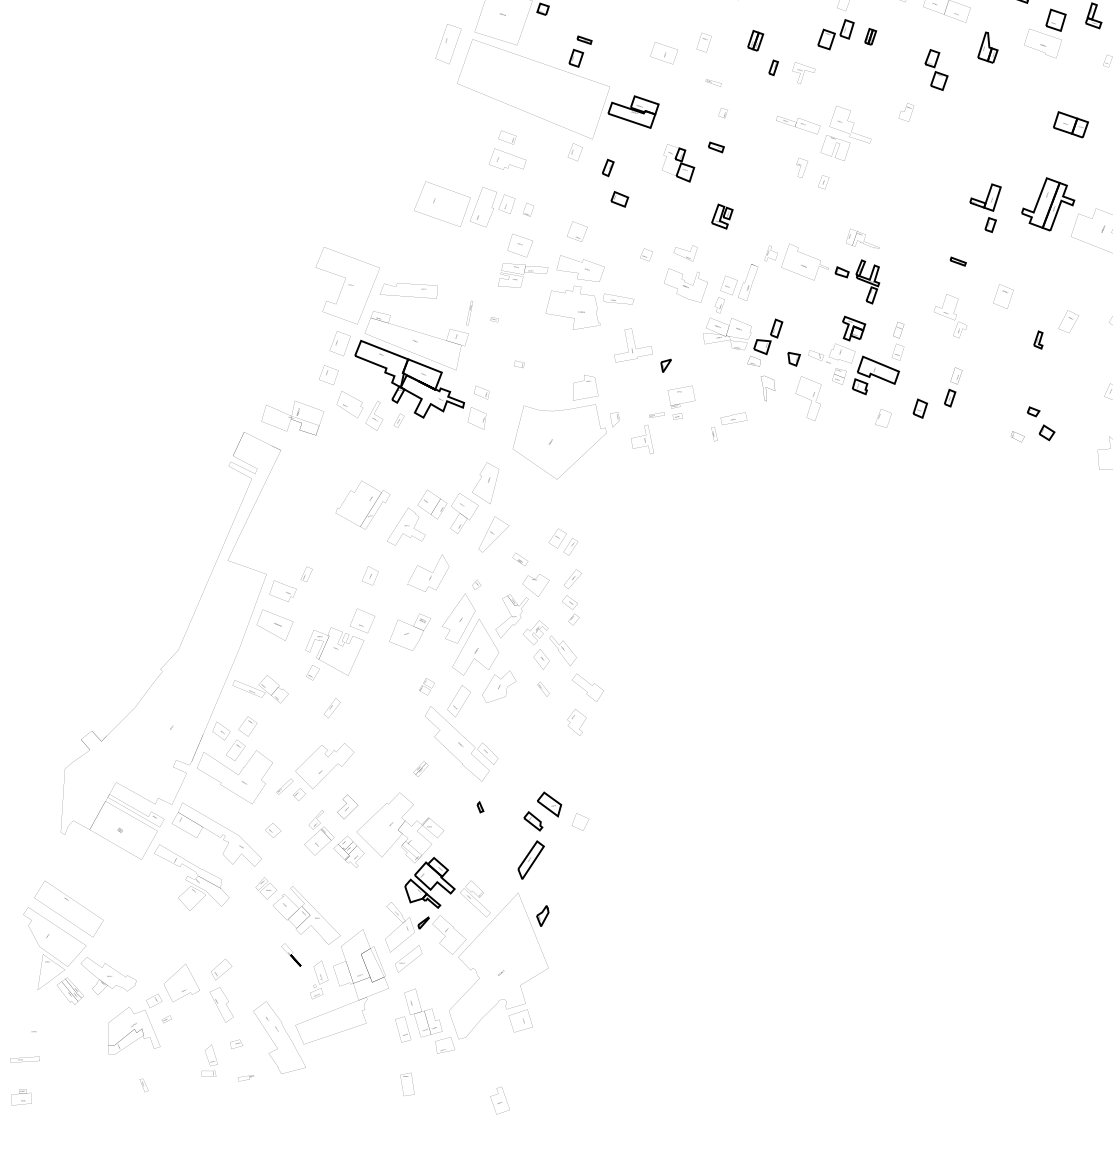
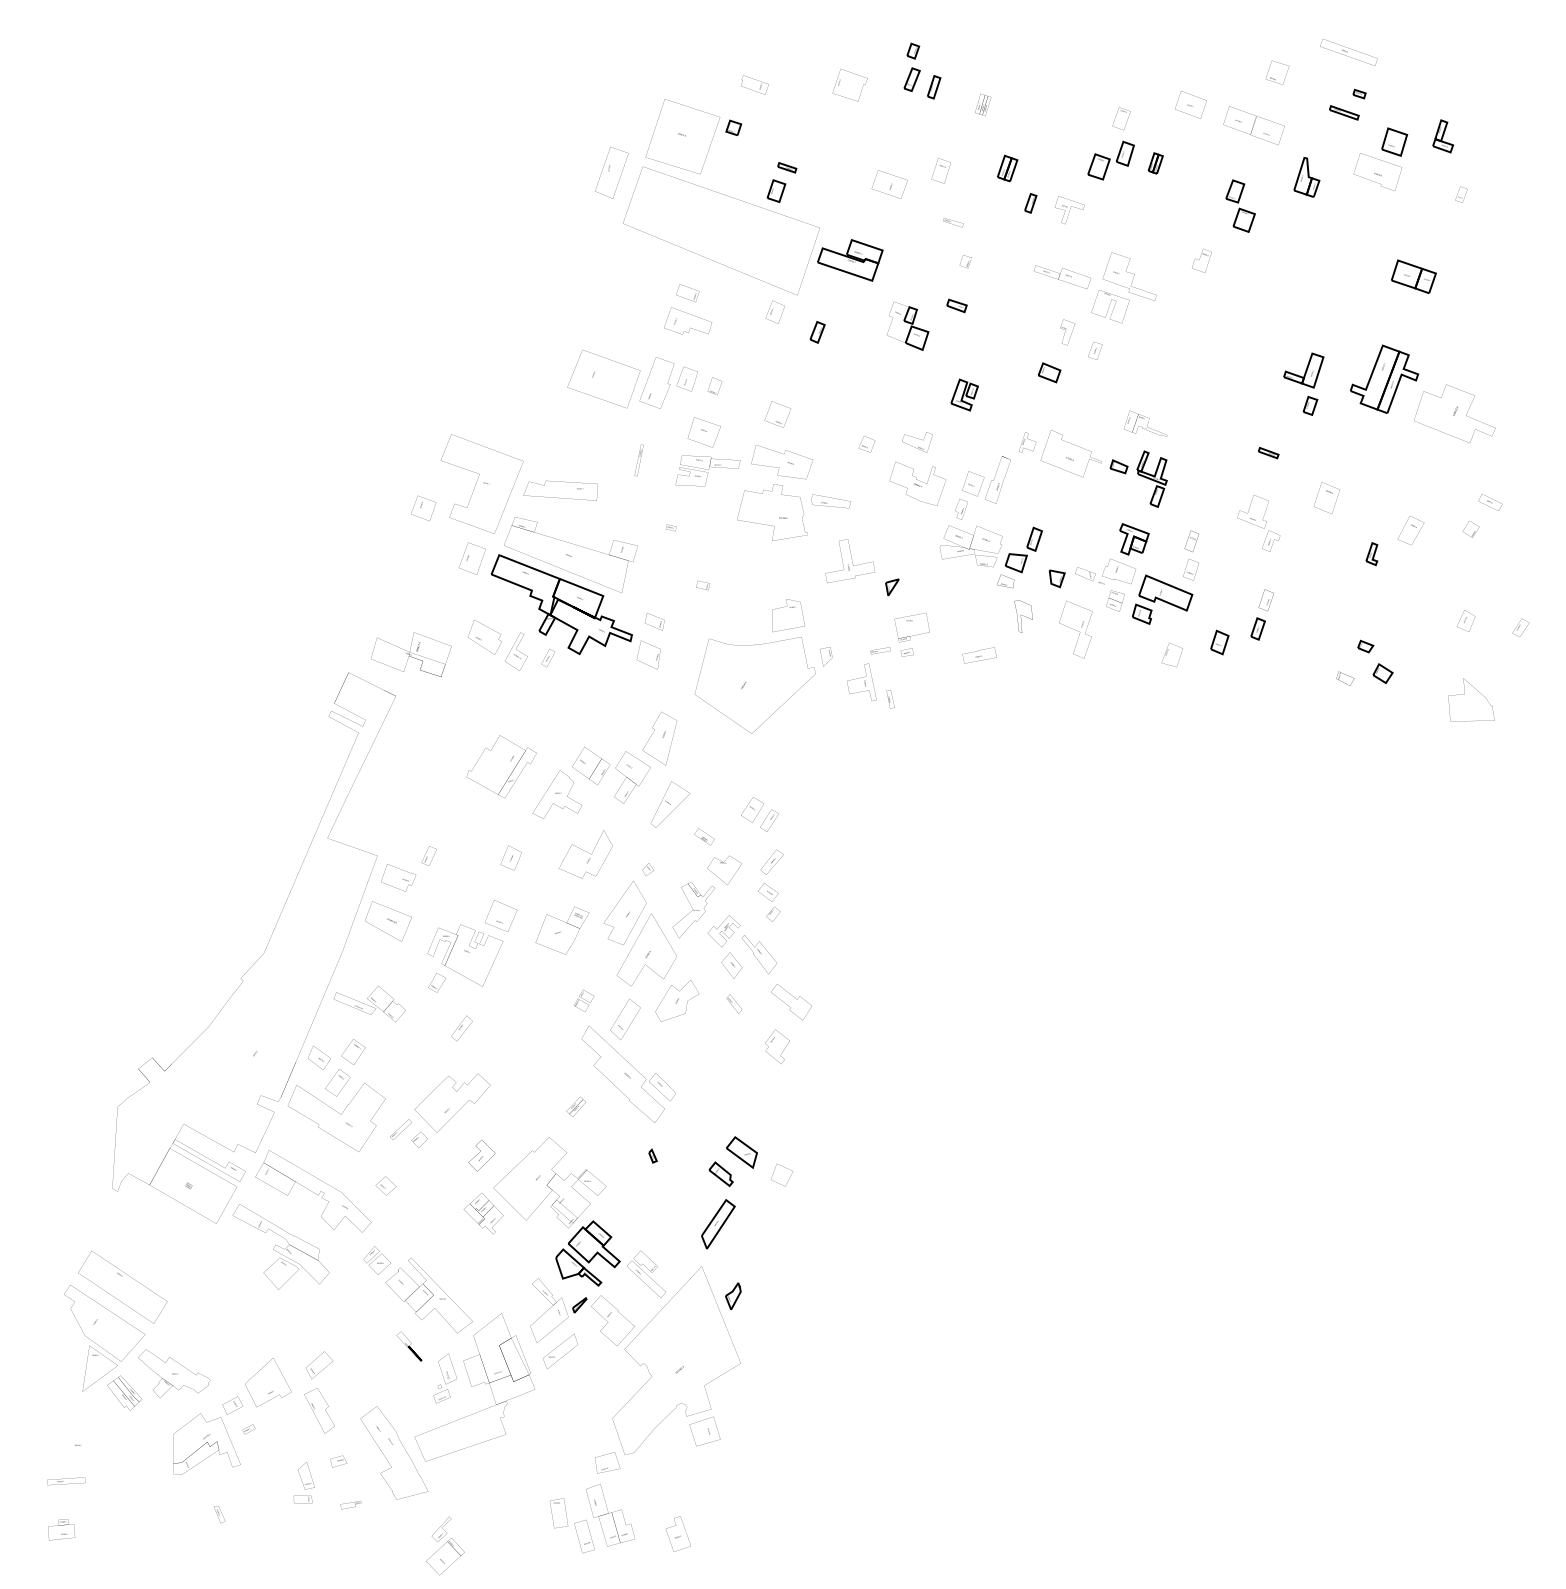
part: (619, 199) -> (1049, 372), moved
text: (469, 313) -> (638, 460), moved
text: (328, 374) -> (423, 507), moved
text: (714, 434) -> (890, 699), moved
text: (319, 832) -> (445, 1545), moved
text: (418, 1015) -> (604, 1518), moved

